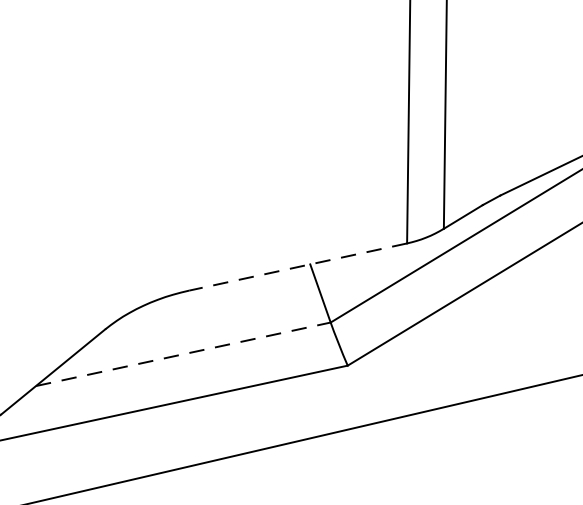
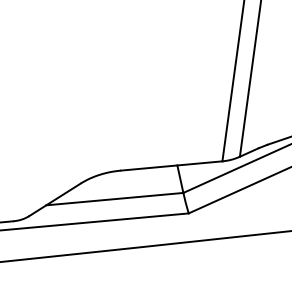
line: (297, 266) -> (171, 165), dashed -> solid
line: (182, 355) -> (114, 199), dashed -> solid

